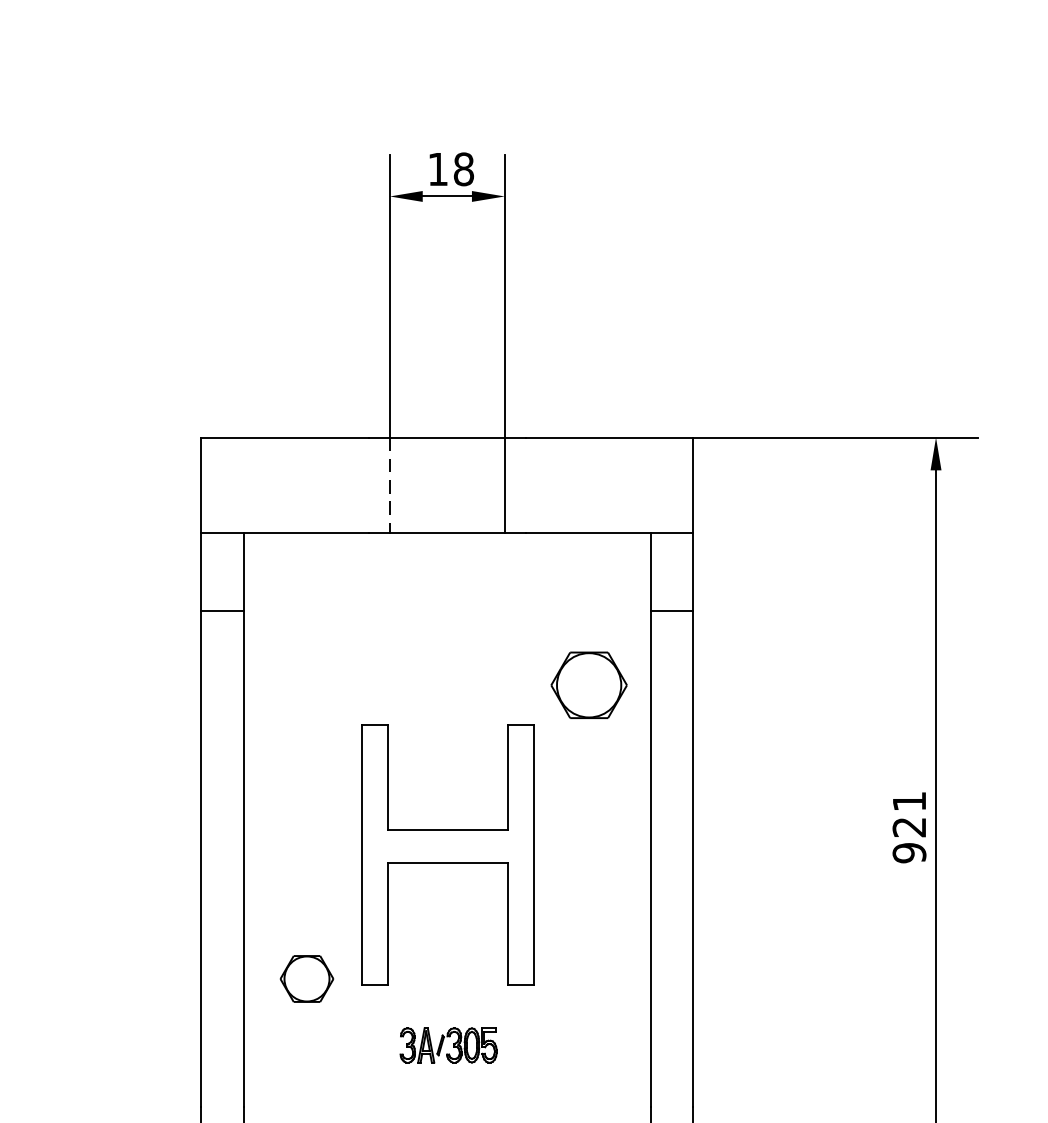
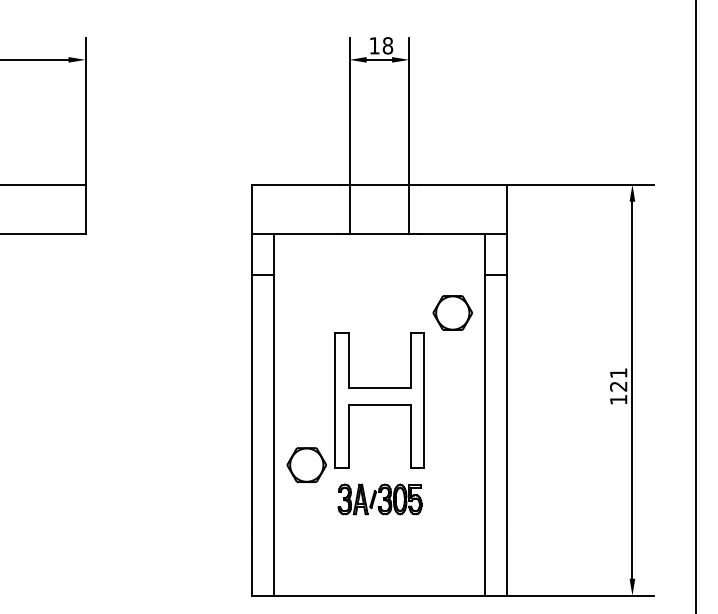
line: (389, 485) -> (349, 209), dashed -> solid
text: (909, 852) -> (618, 399), 921 -> 121
part: (306, 977) -> (306, 464), size x1.43
part: (447, 1045) -> (379, 499), size x1.67

